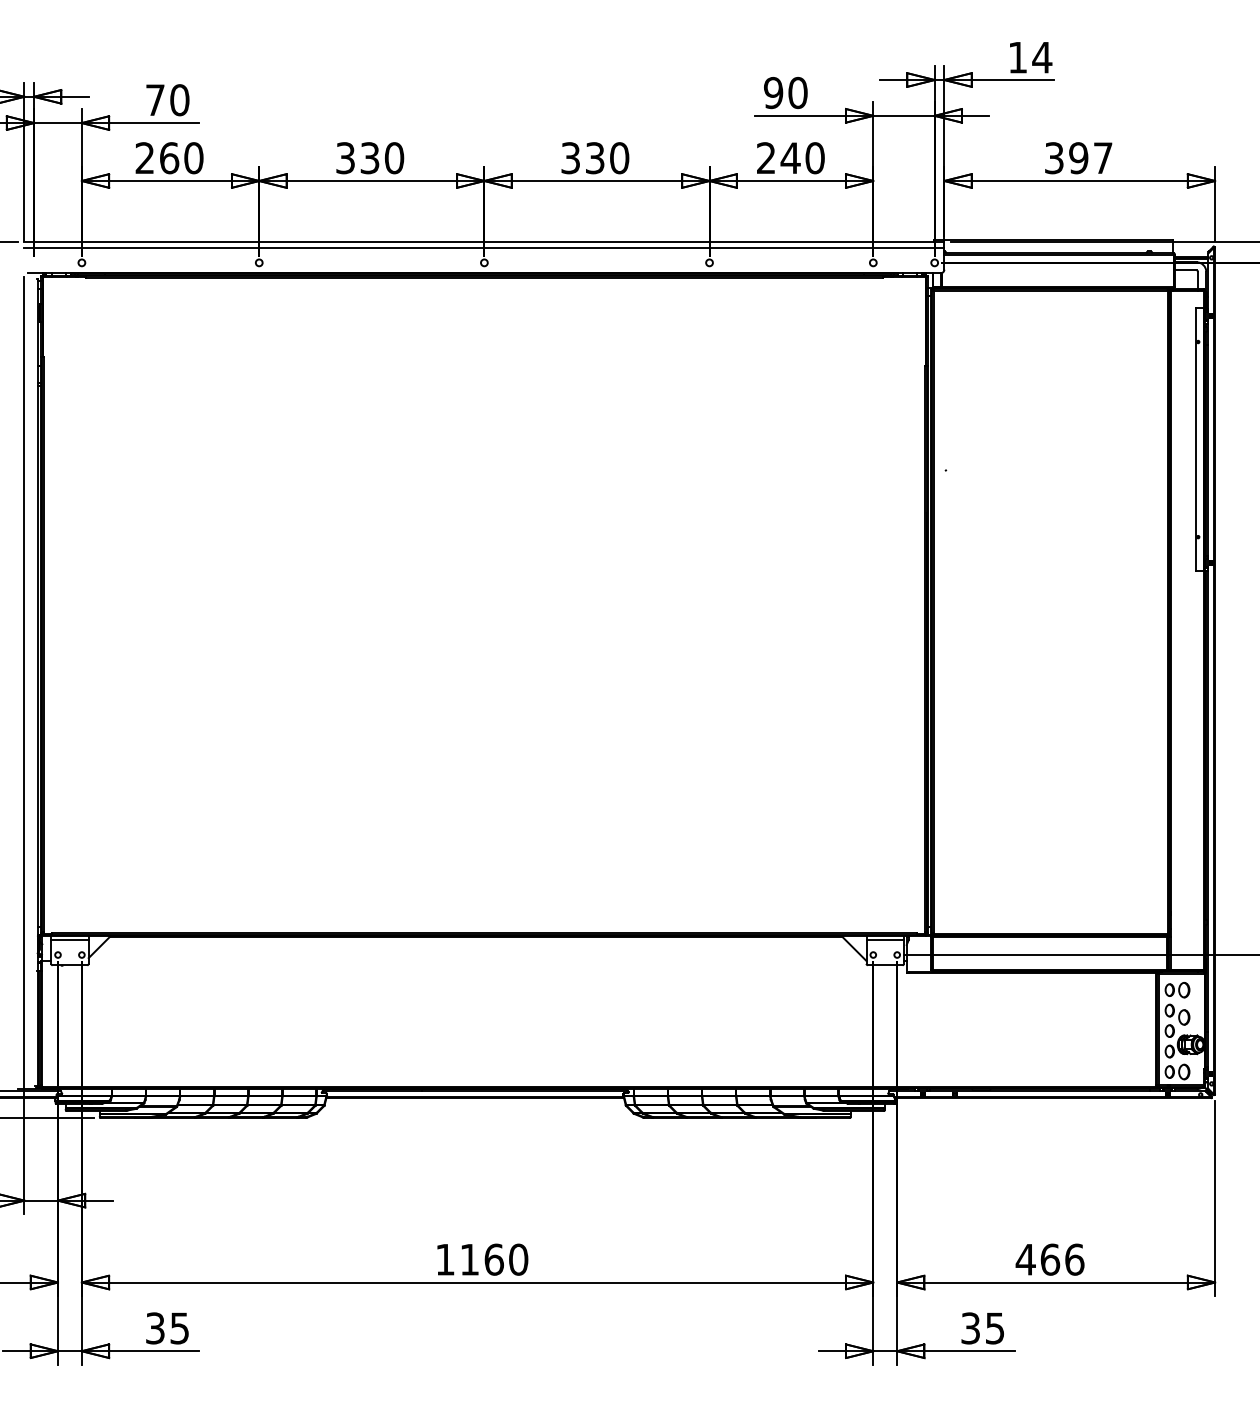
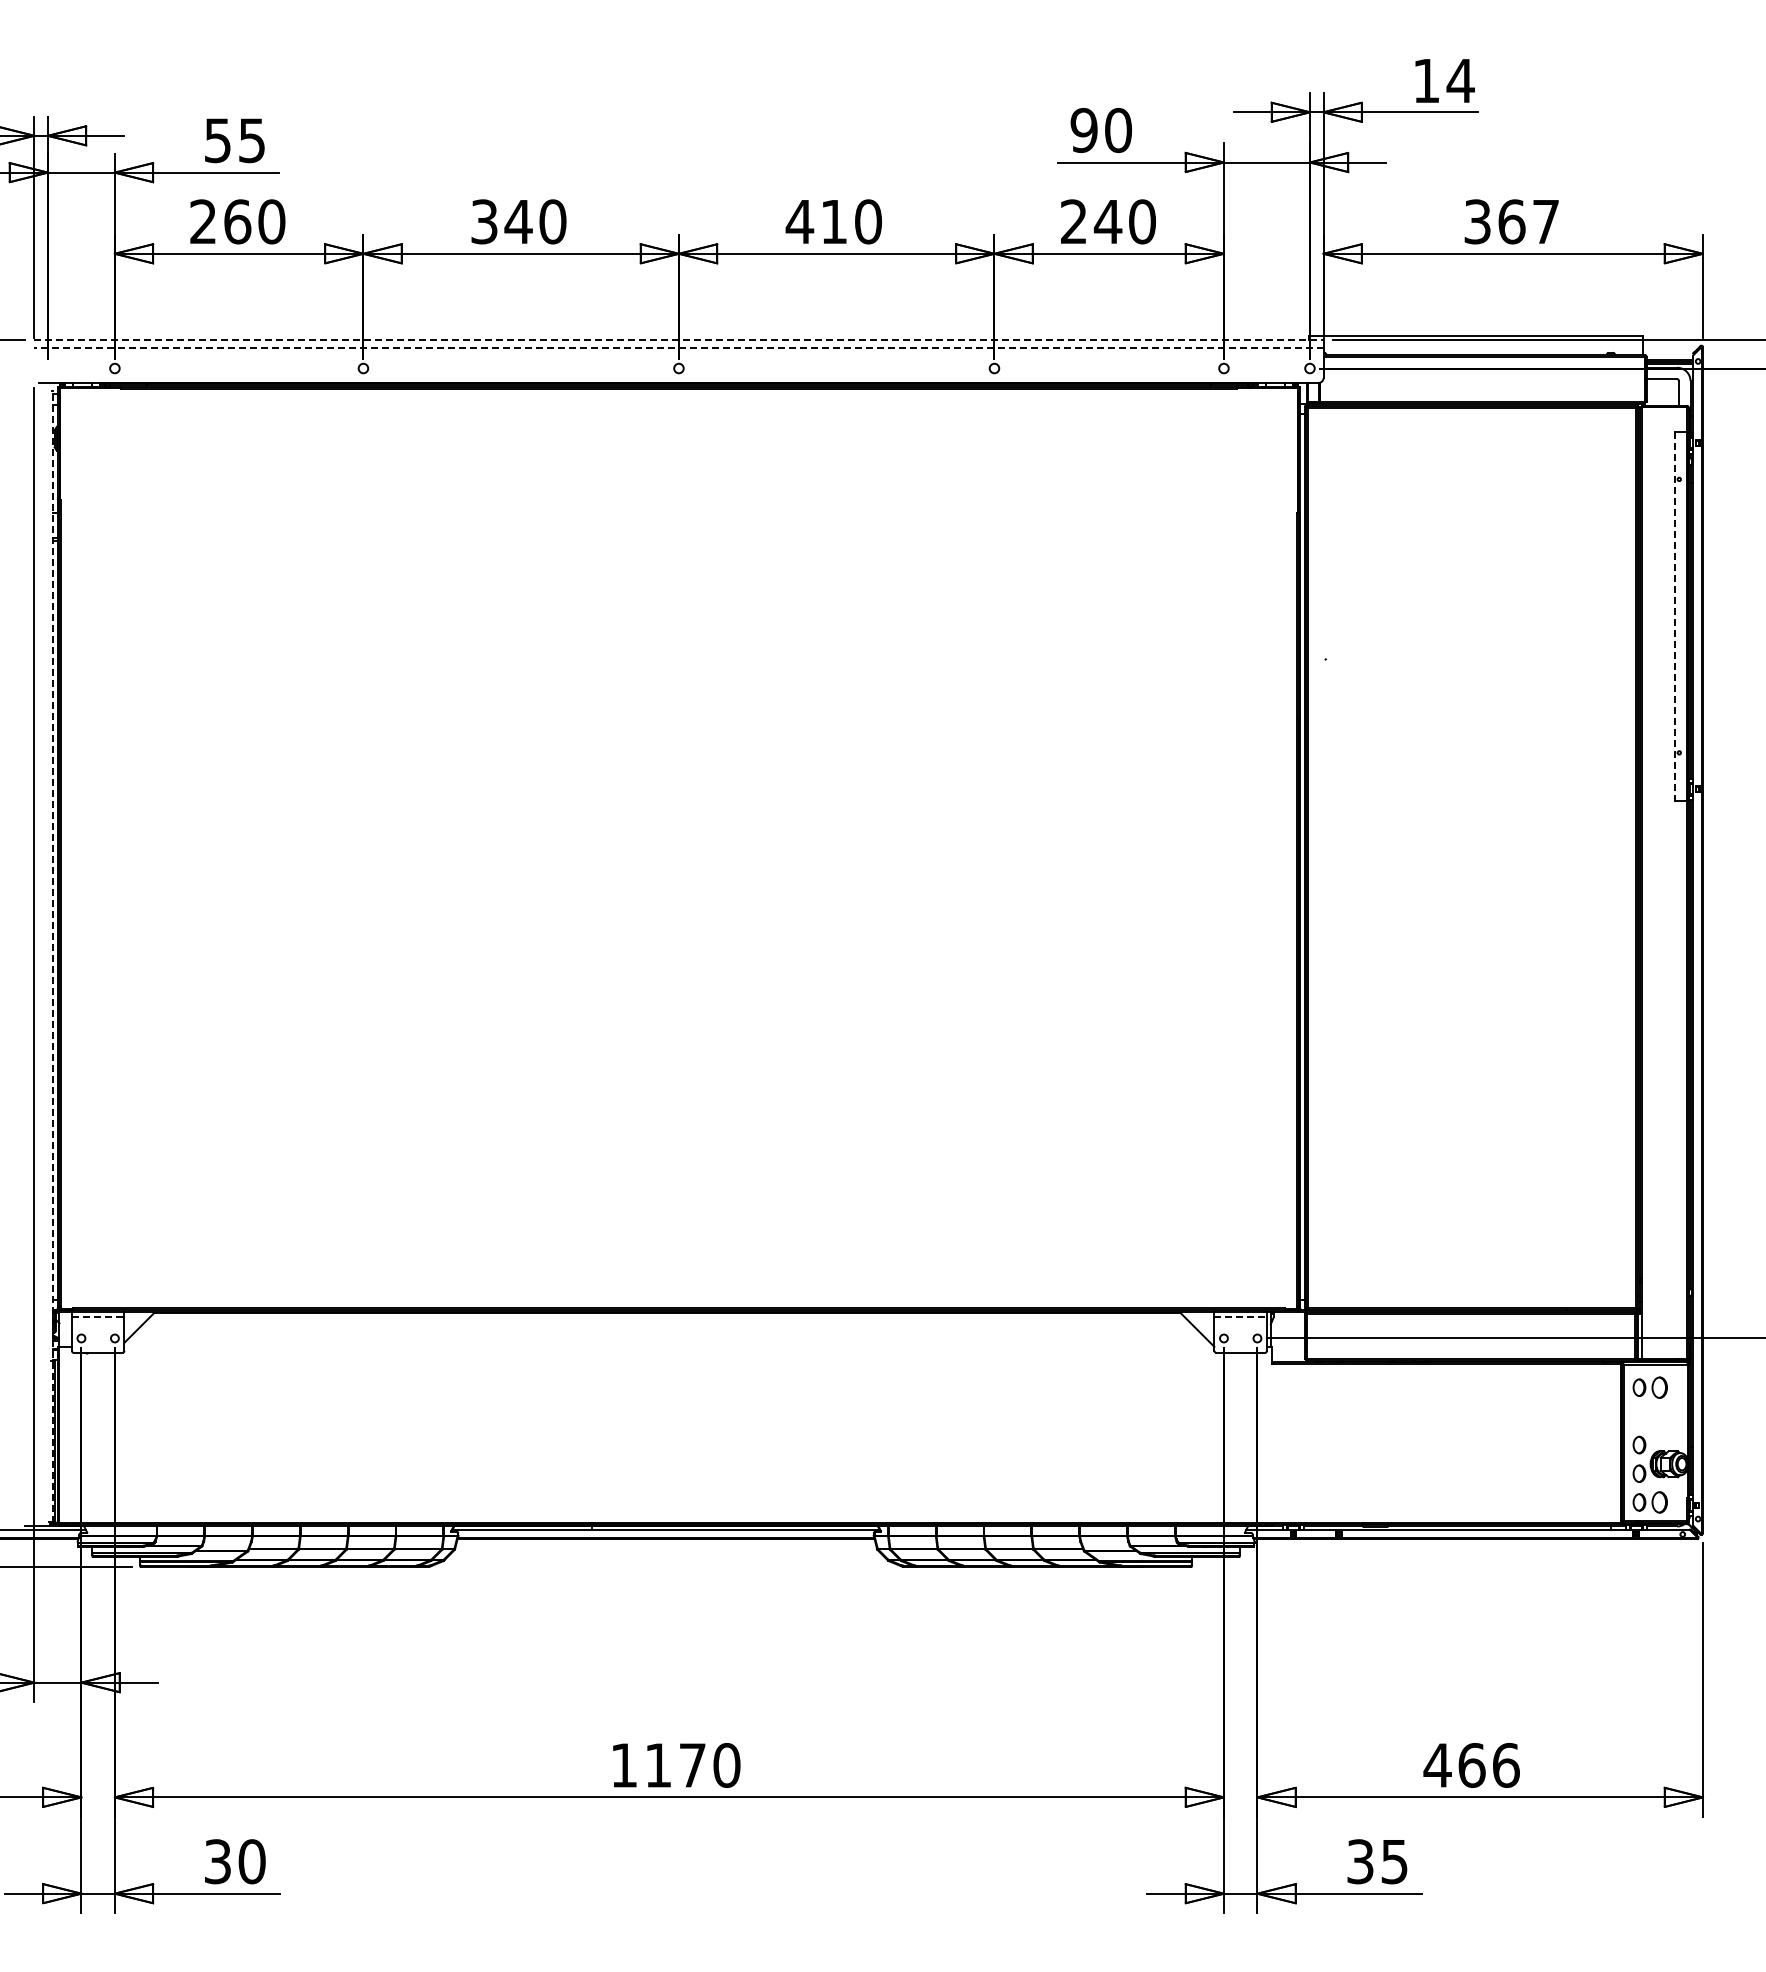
text: (167, 100) -> (235, 140), 70 -> 55
text: (369, 157) -> (518, 221), 330 -> 340
text: (582, 157) -> (816, 221), 330 -> 410
text: (1078, 157) -> (1511, 221), 397 -> 367
line: (484, 242) -> (678, 339), solid -> dashed
line: (484, 247) -> (678, 347), solid -> dashed
line: (1195, 439) -> (1675, 616), solid -> dashed
line: (38, 682) -> (53, 956), solid -> dashed
line: (70, 940) -> (98, 1317), solid -> dashed
line: (885, 940) -> (1241, 1317), solid -> dashed
part: (1176, 1014) -> (1649, 1422), removed
text: (494, 1259) -> (692, 1765), 1160 -> 1170
text: (179, 1328) -> (251, 1861), 35 -> 30

